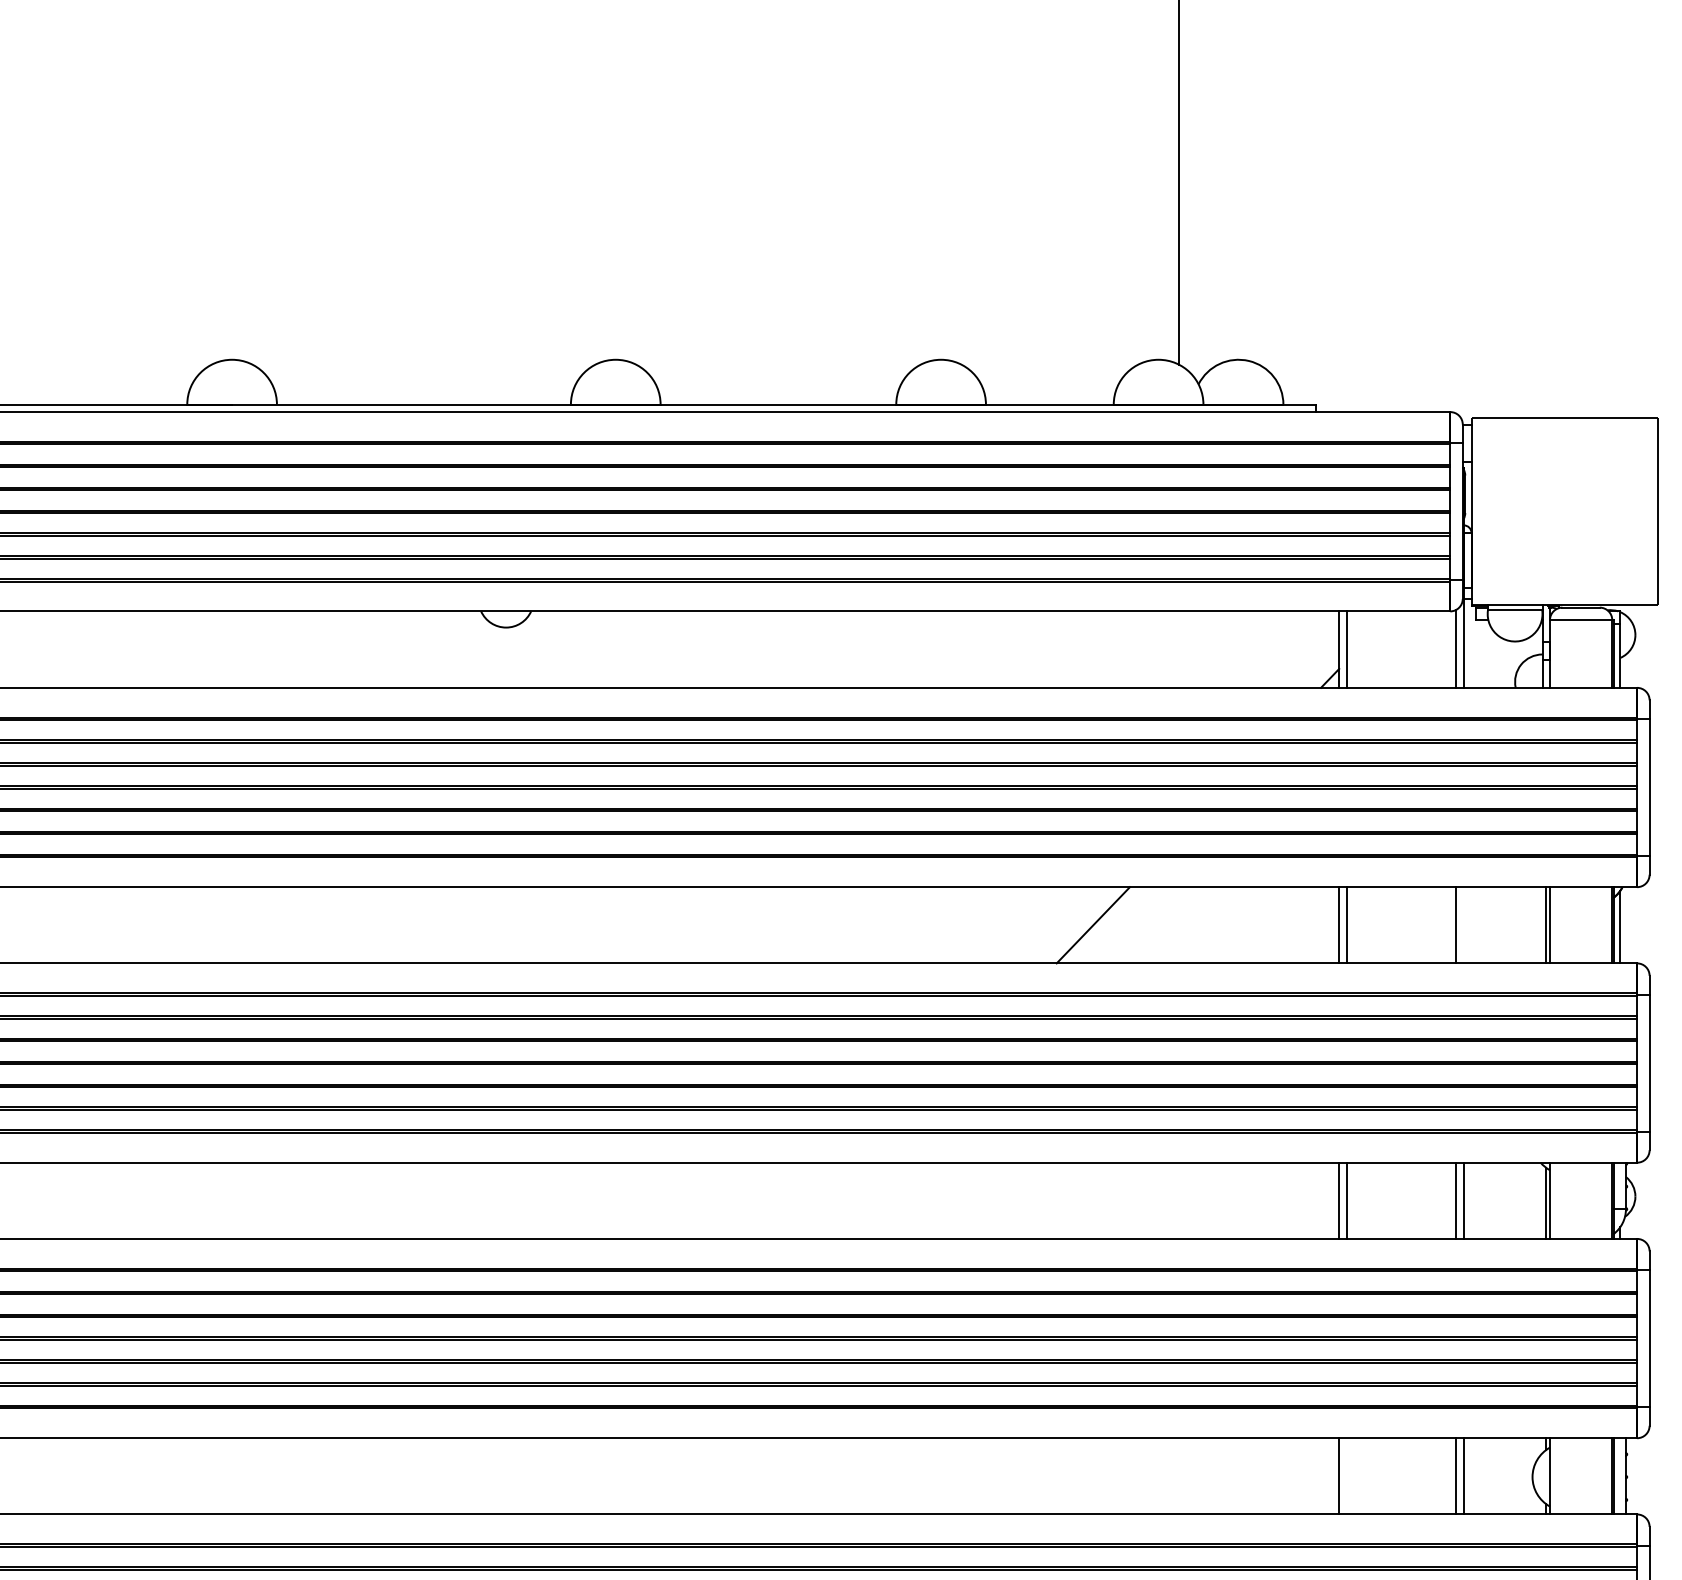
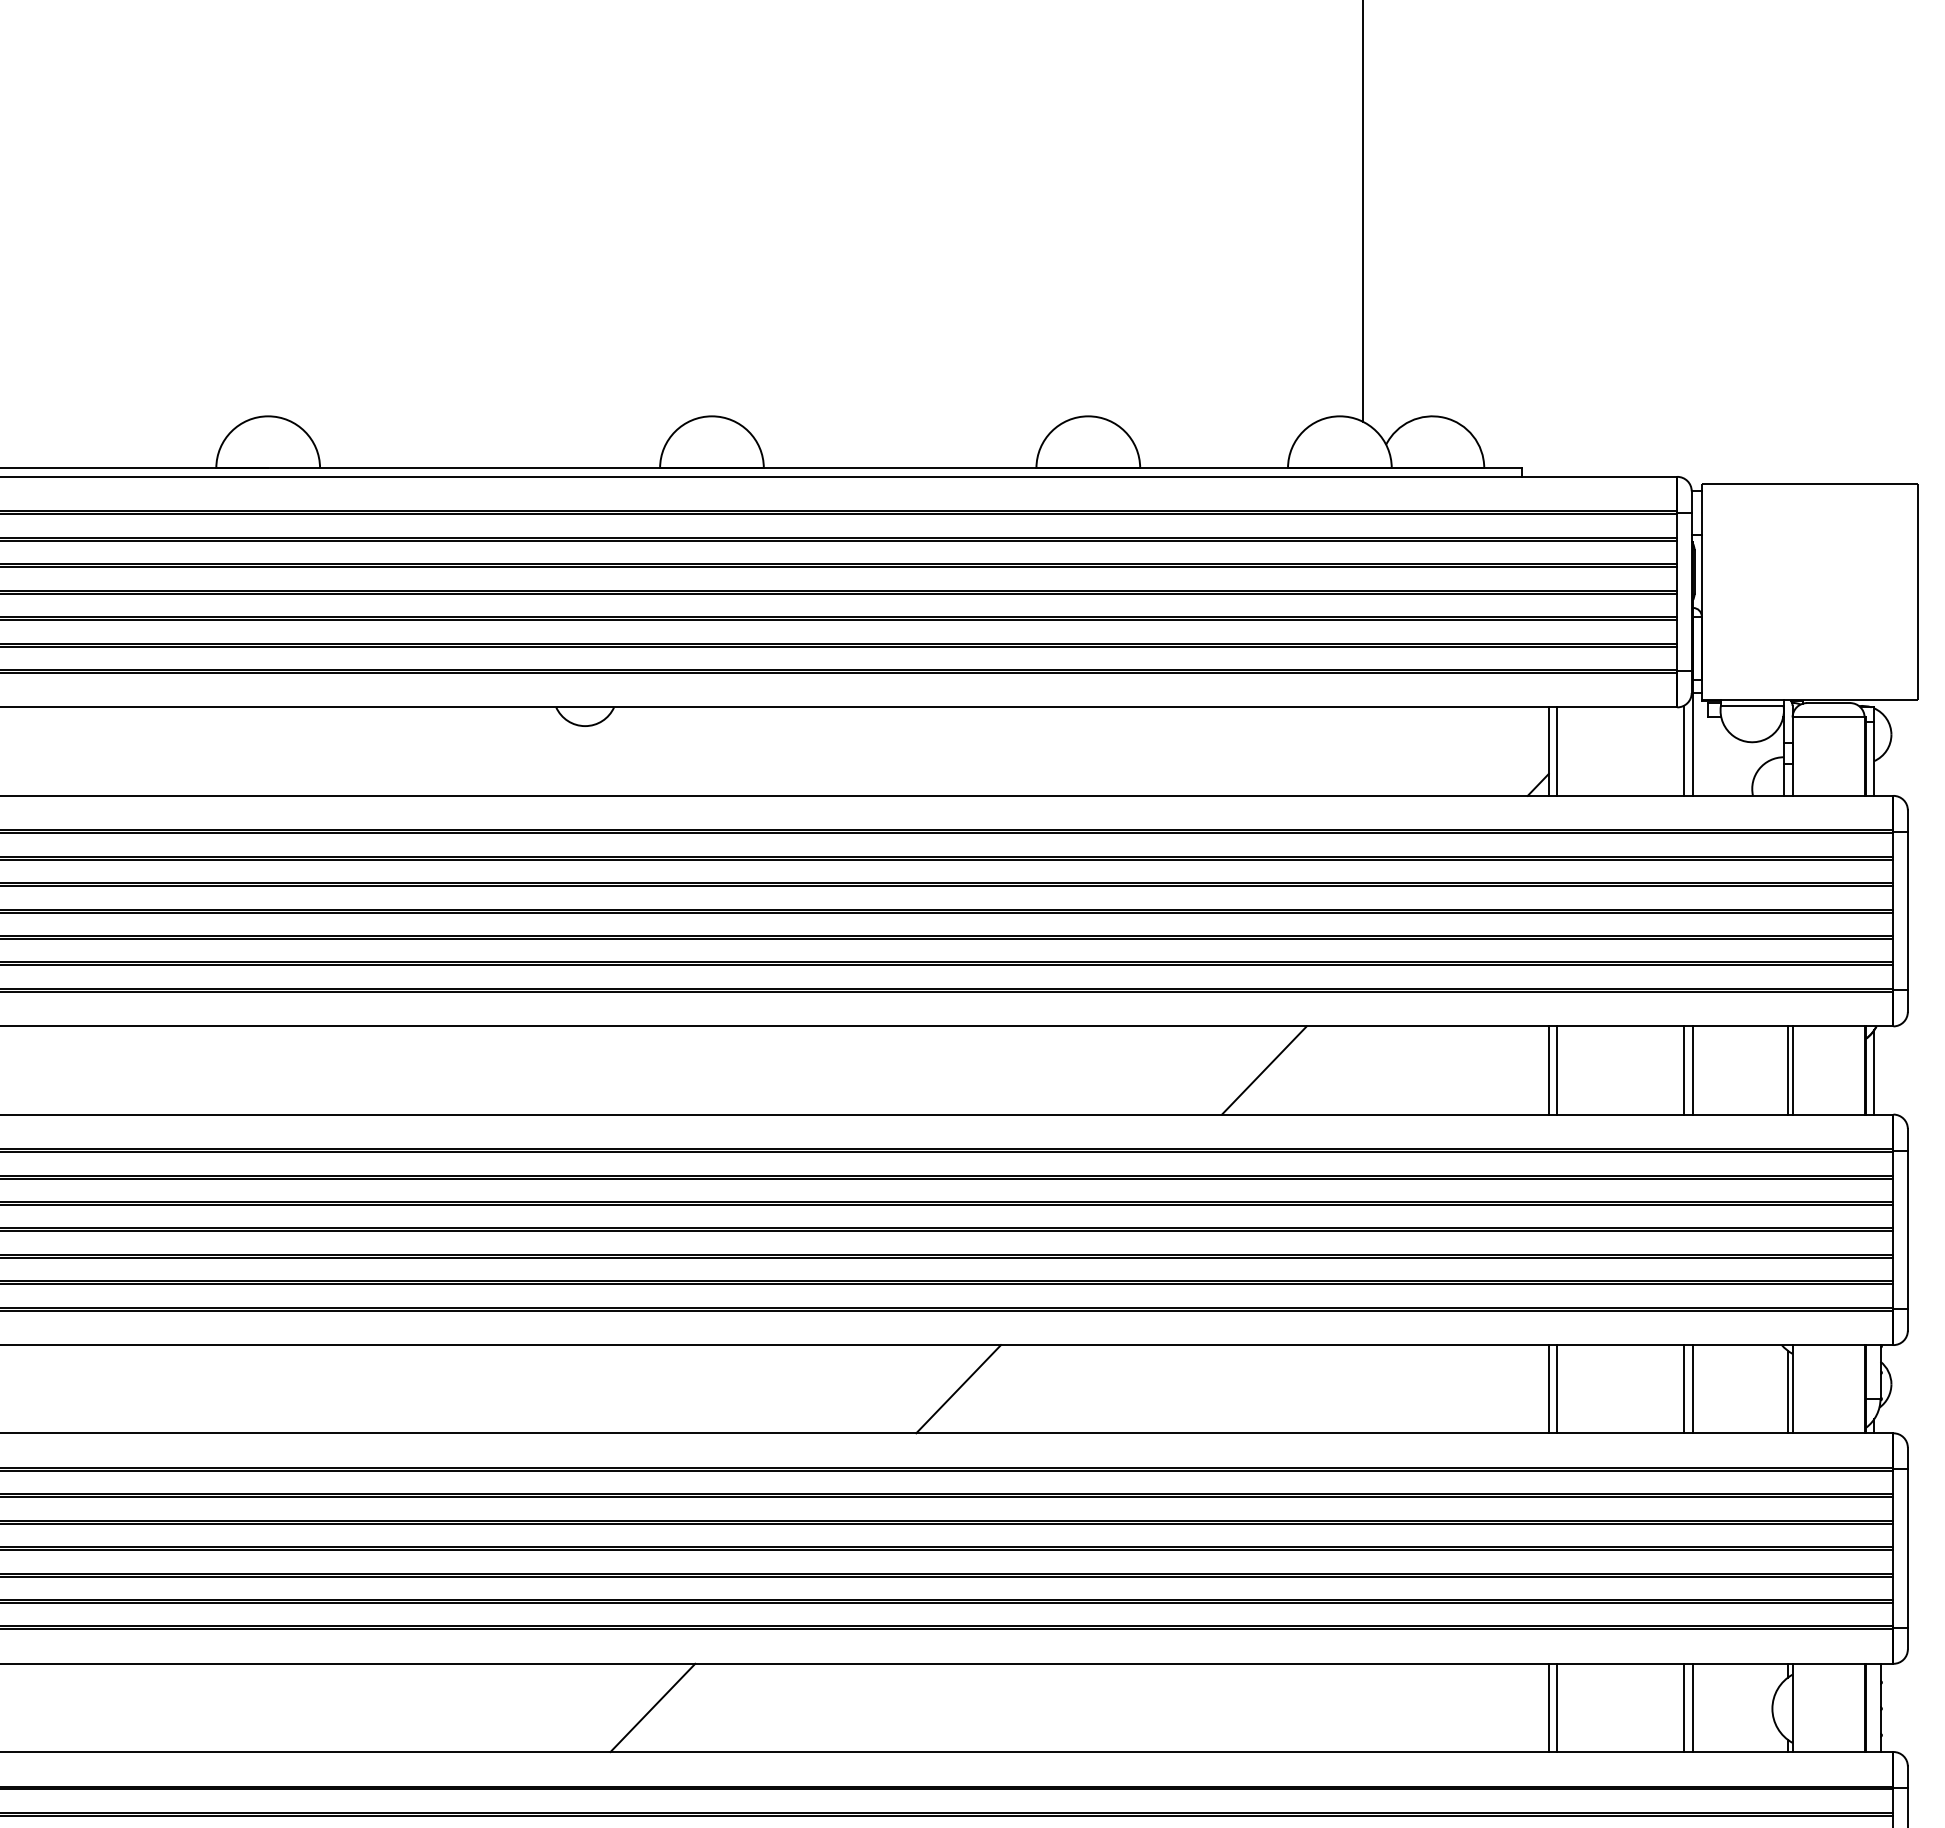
line: (1463, 925) -> (1692, 1070), added
line: (828, 1201) -> (958, 1389), added
line: (564, 1475) -> (652, 1707), added
line: (1346, 1475) -> (1557, 1707), added

